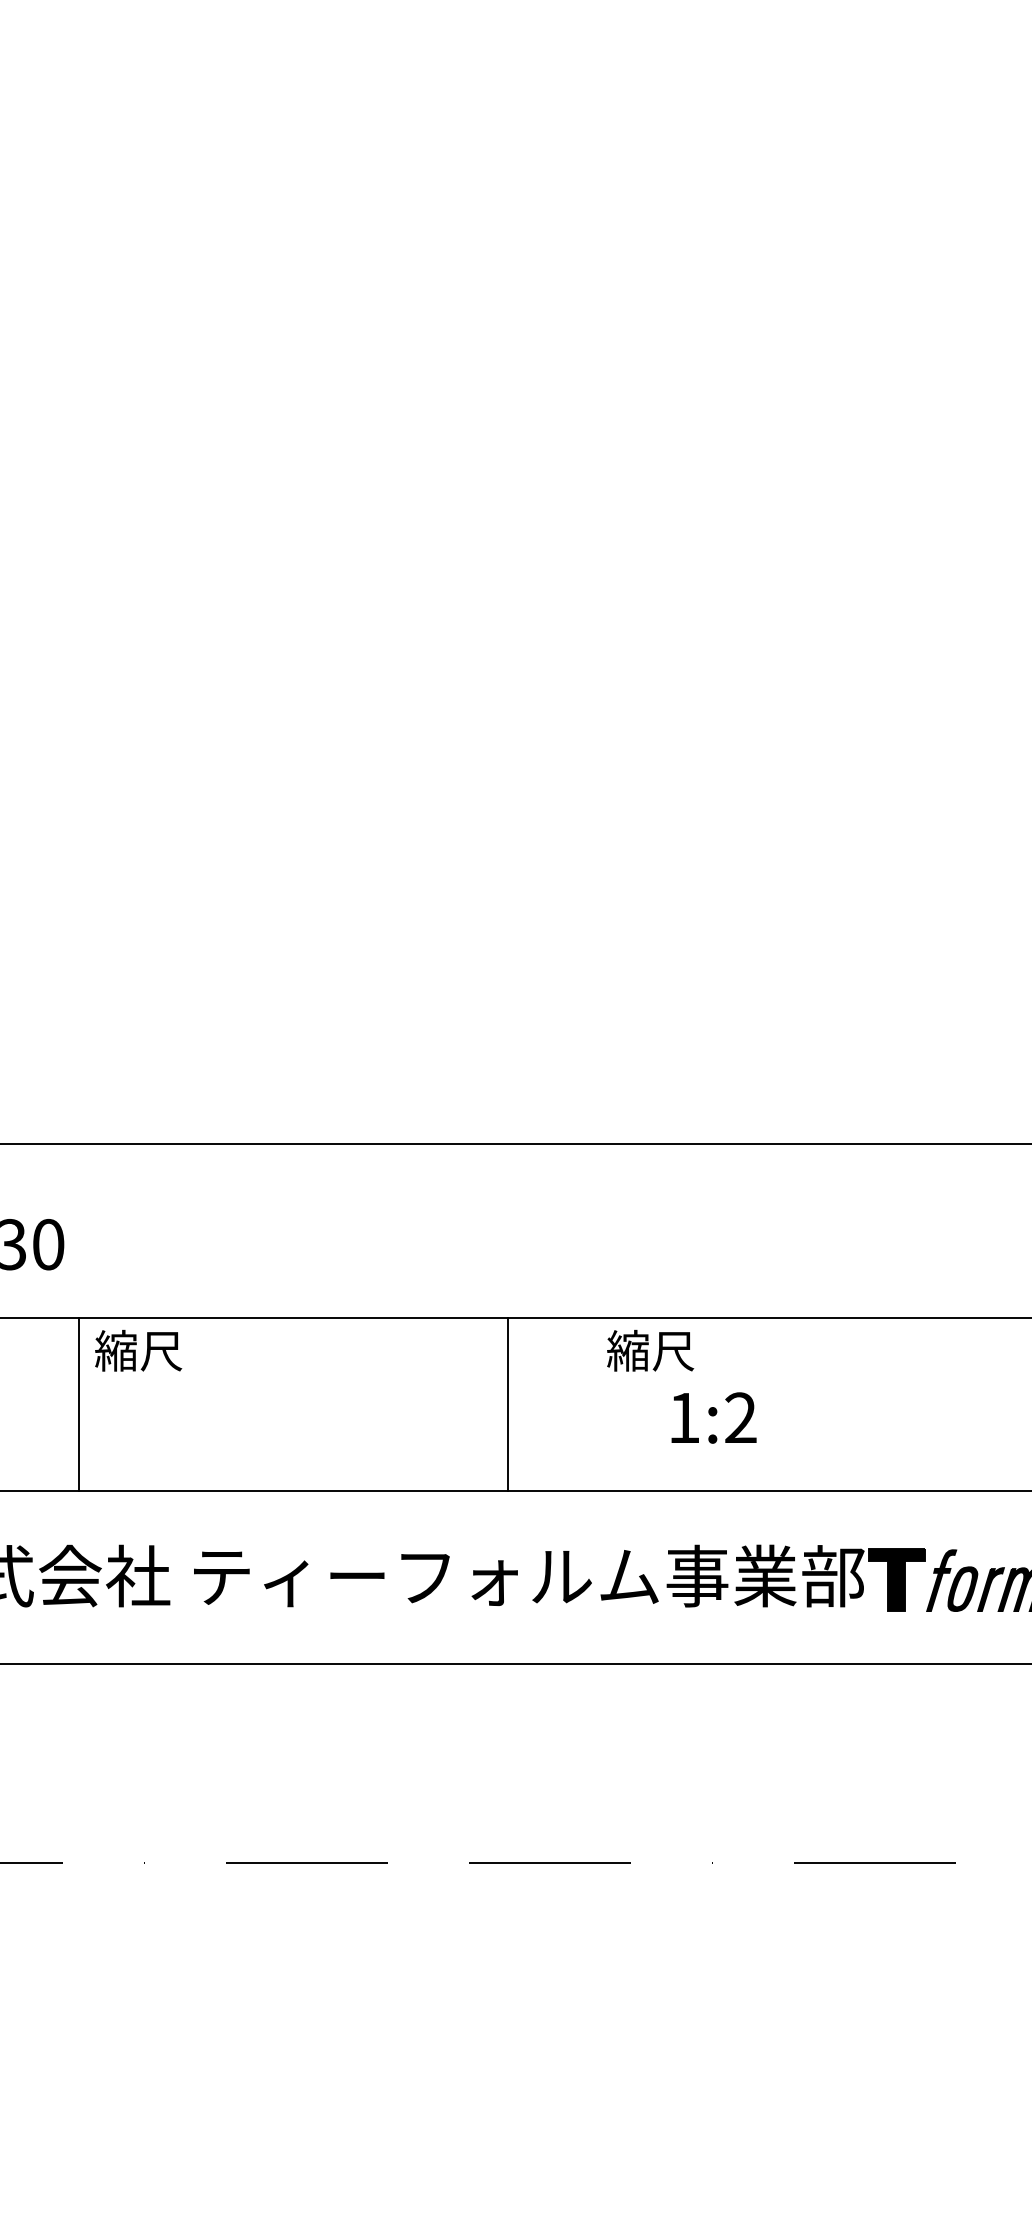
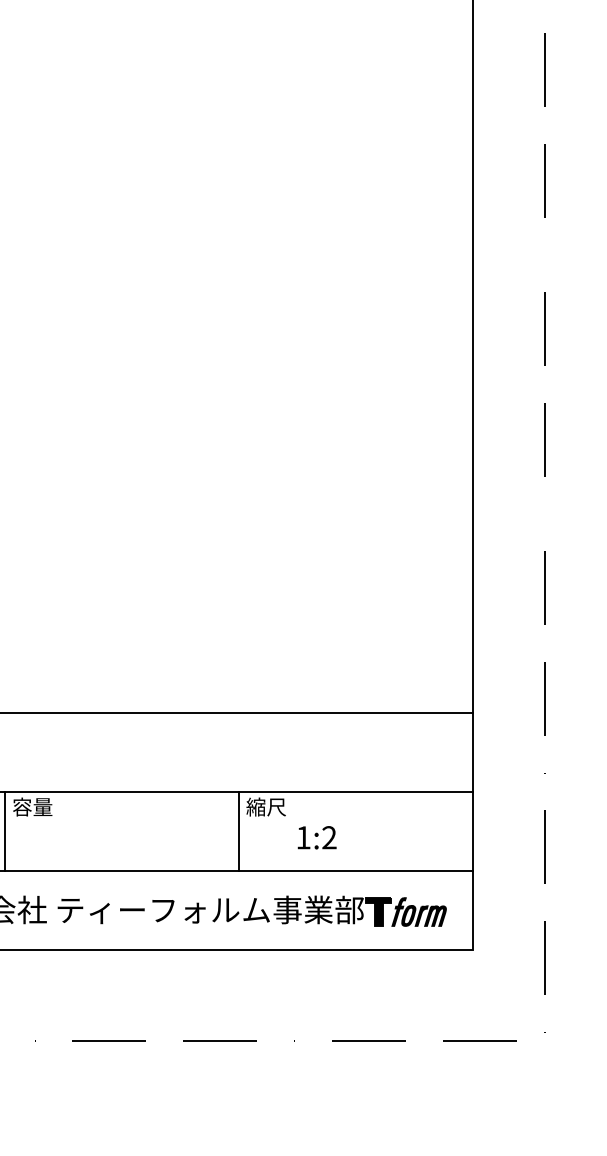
text: (138, 1349) -> (32, 806), 縮尺 -> 容量
line: (508, 1404) -> (239, 831), moved
text: (712, 1417) -> (316, 837), moved

